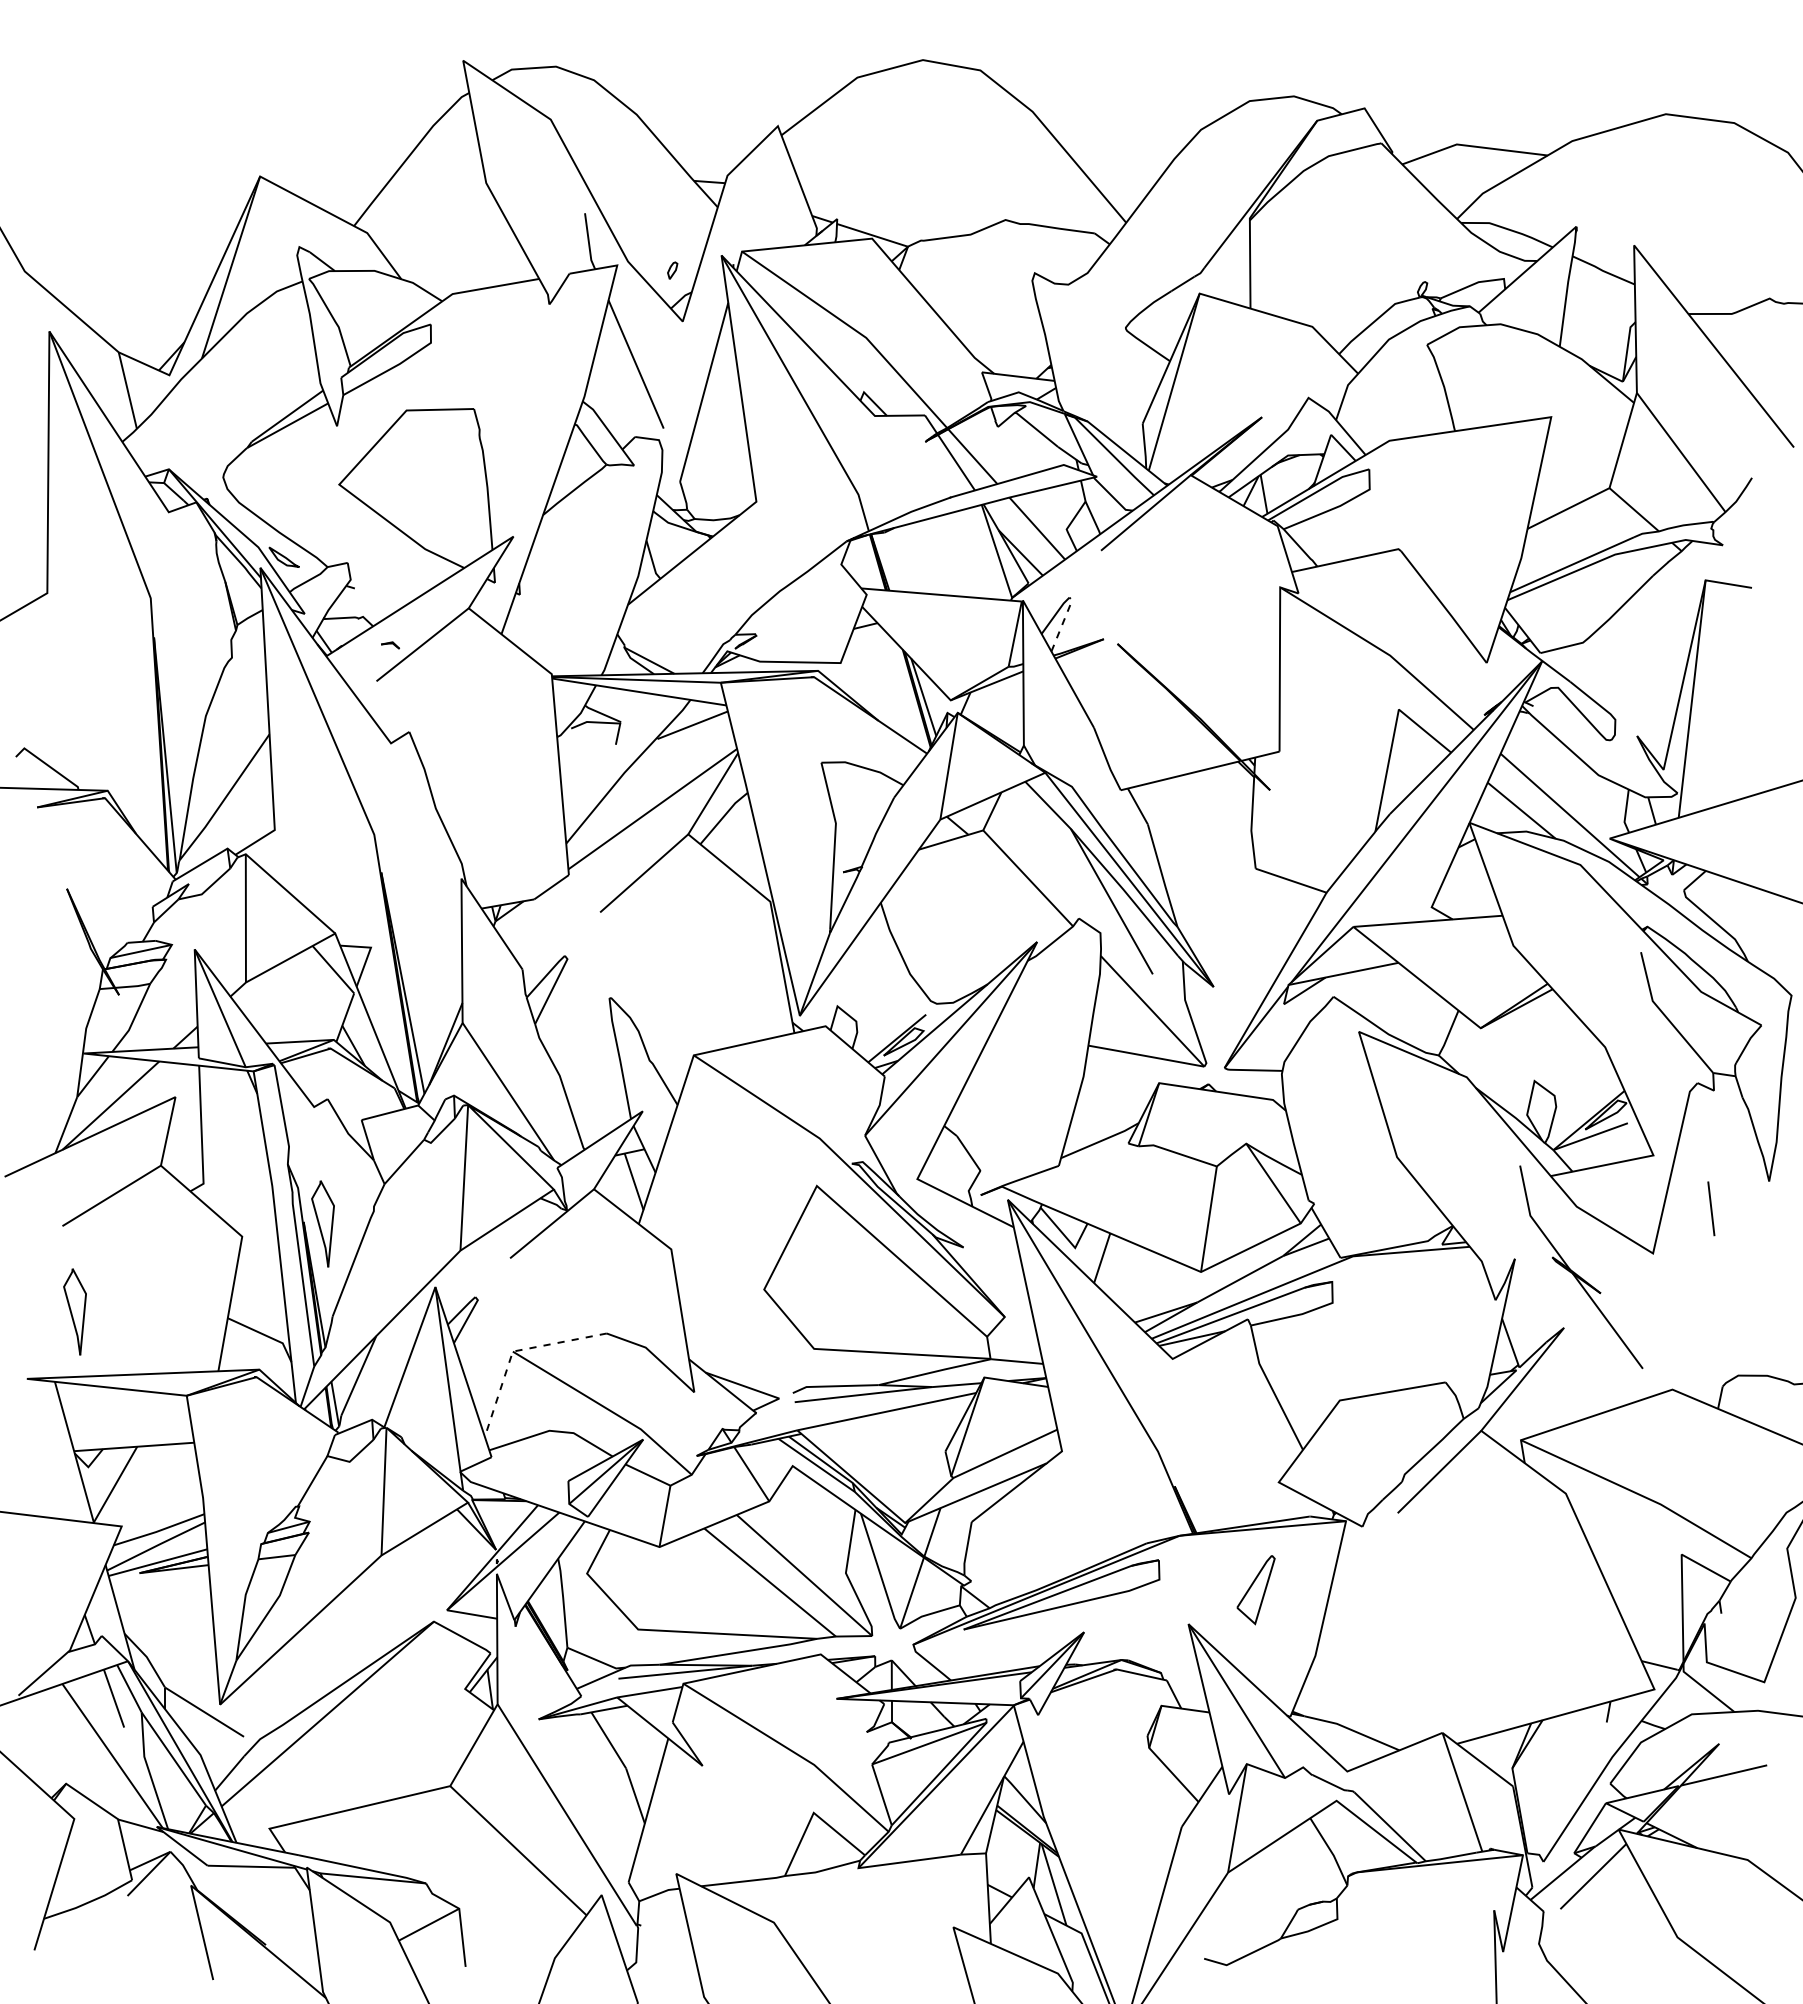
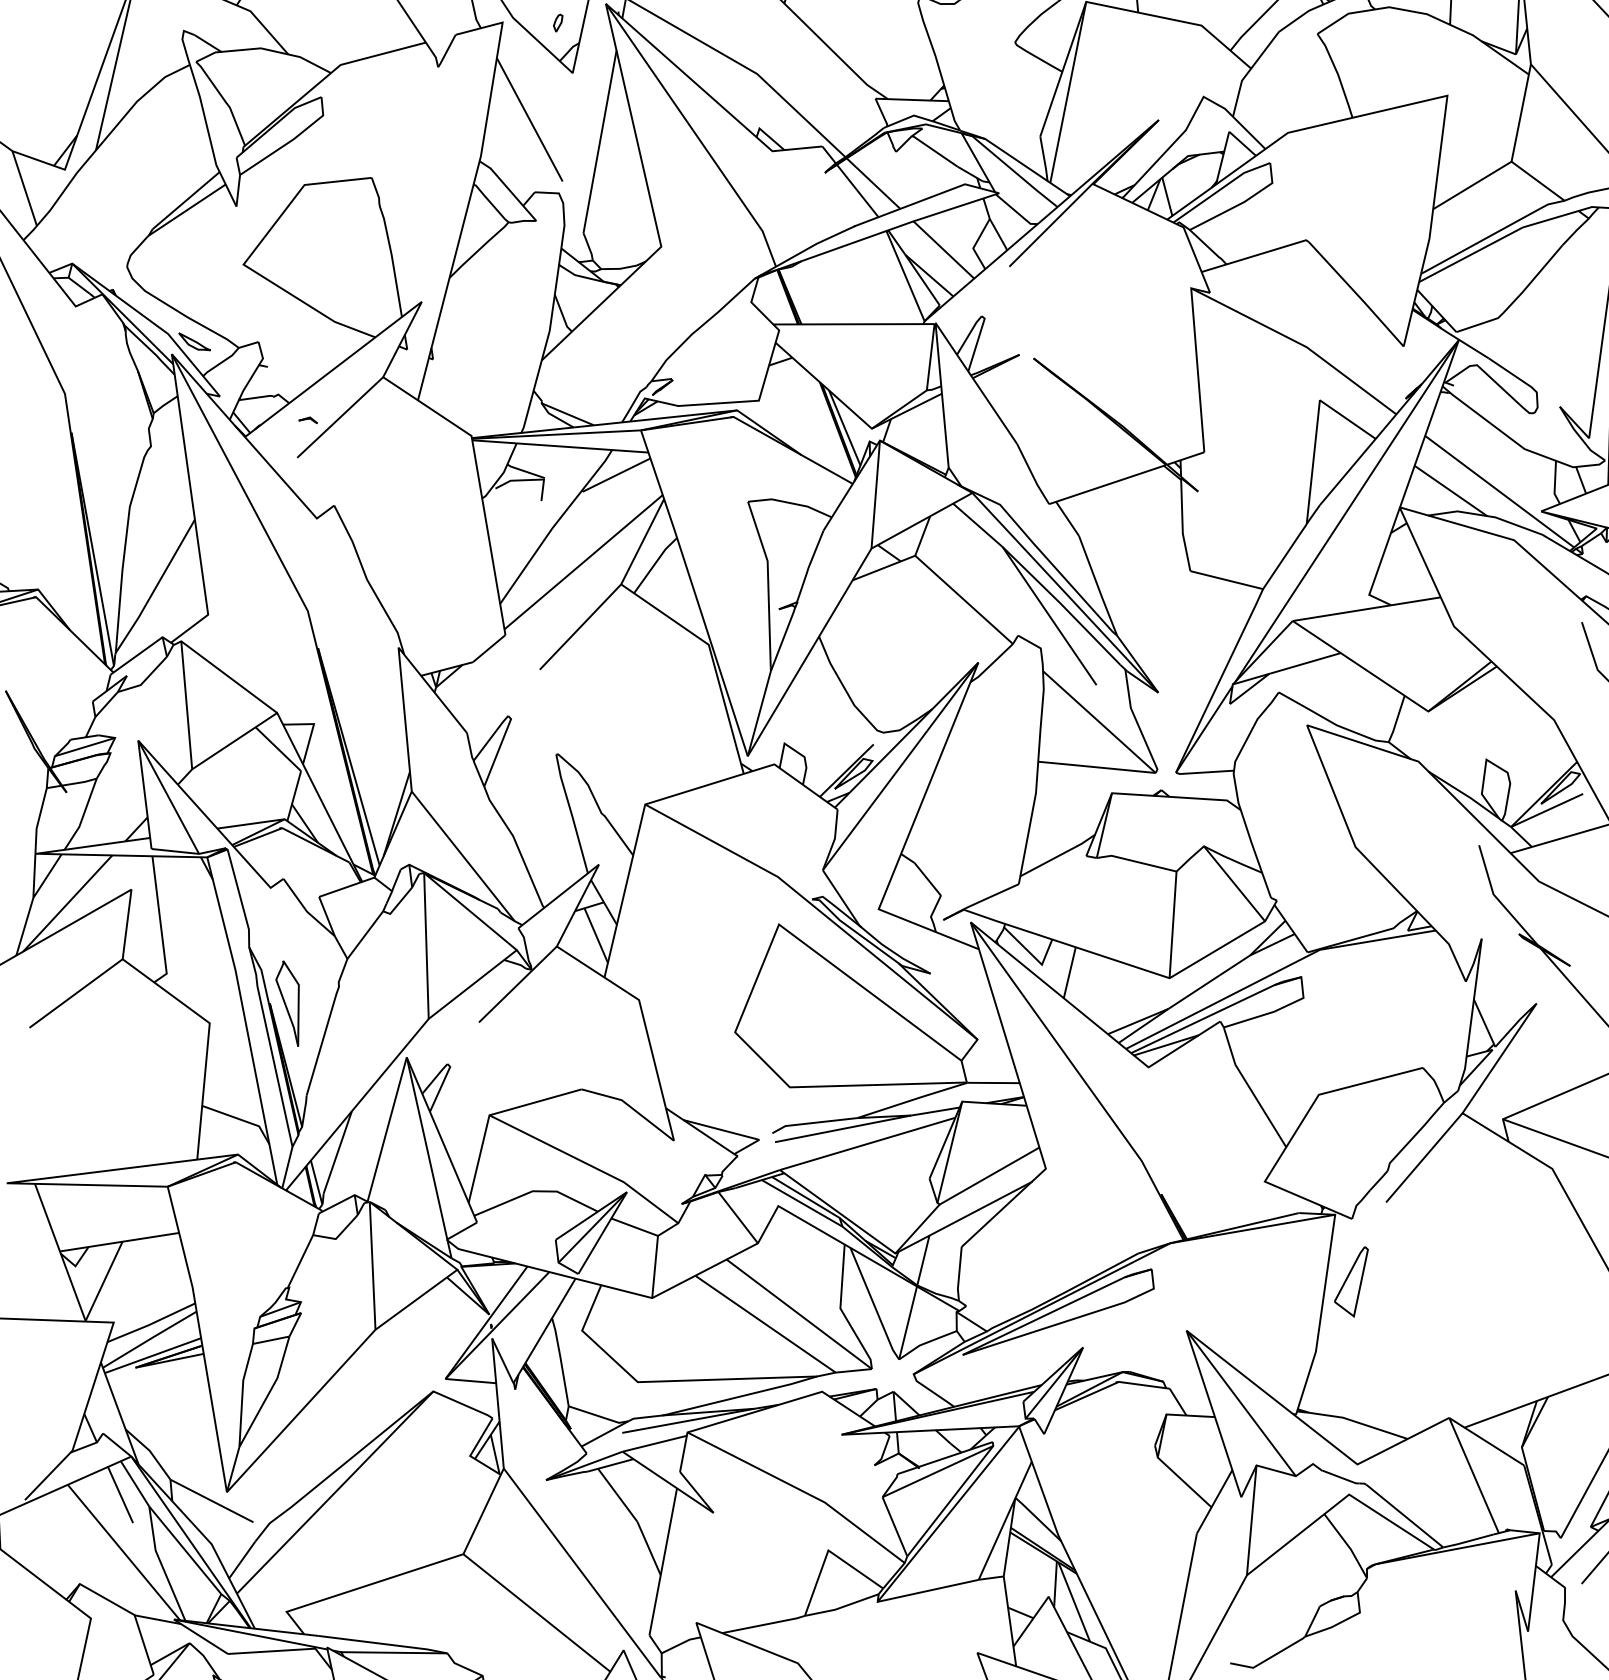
line: (1062, 623) -> (976, 342), dashed -> solid
part: (74, 1311) -> (48, 1112), removed
line: (514, 1351) -> (491, 1115), dashed -> solid
part: (1255, 1590) -> (1351, 1283), moved

